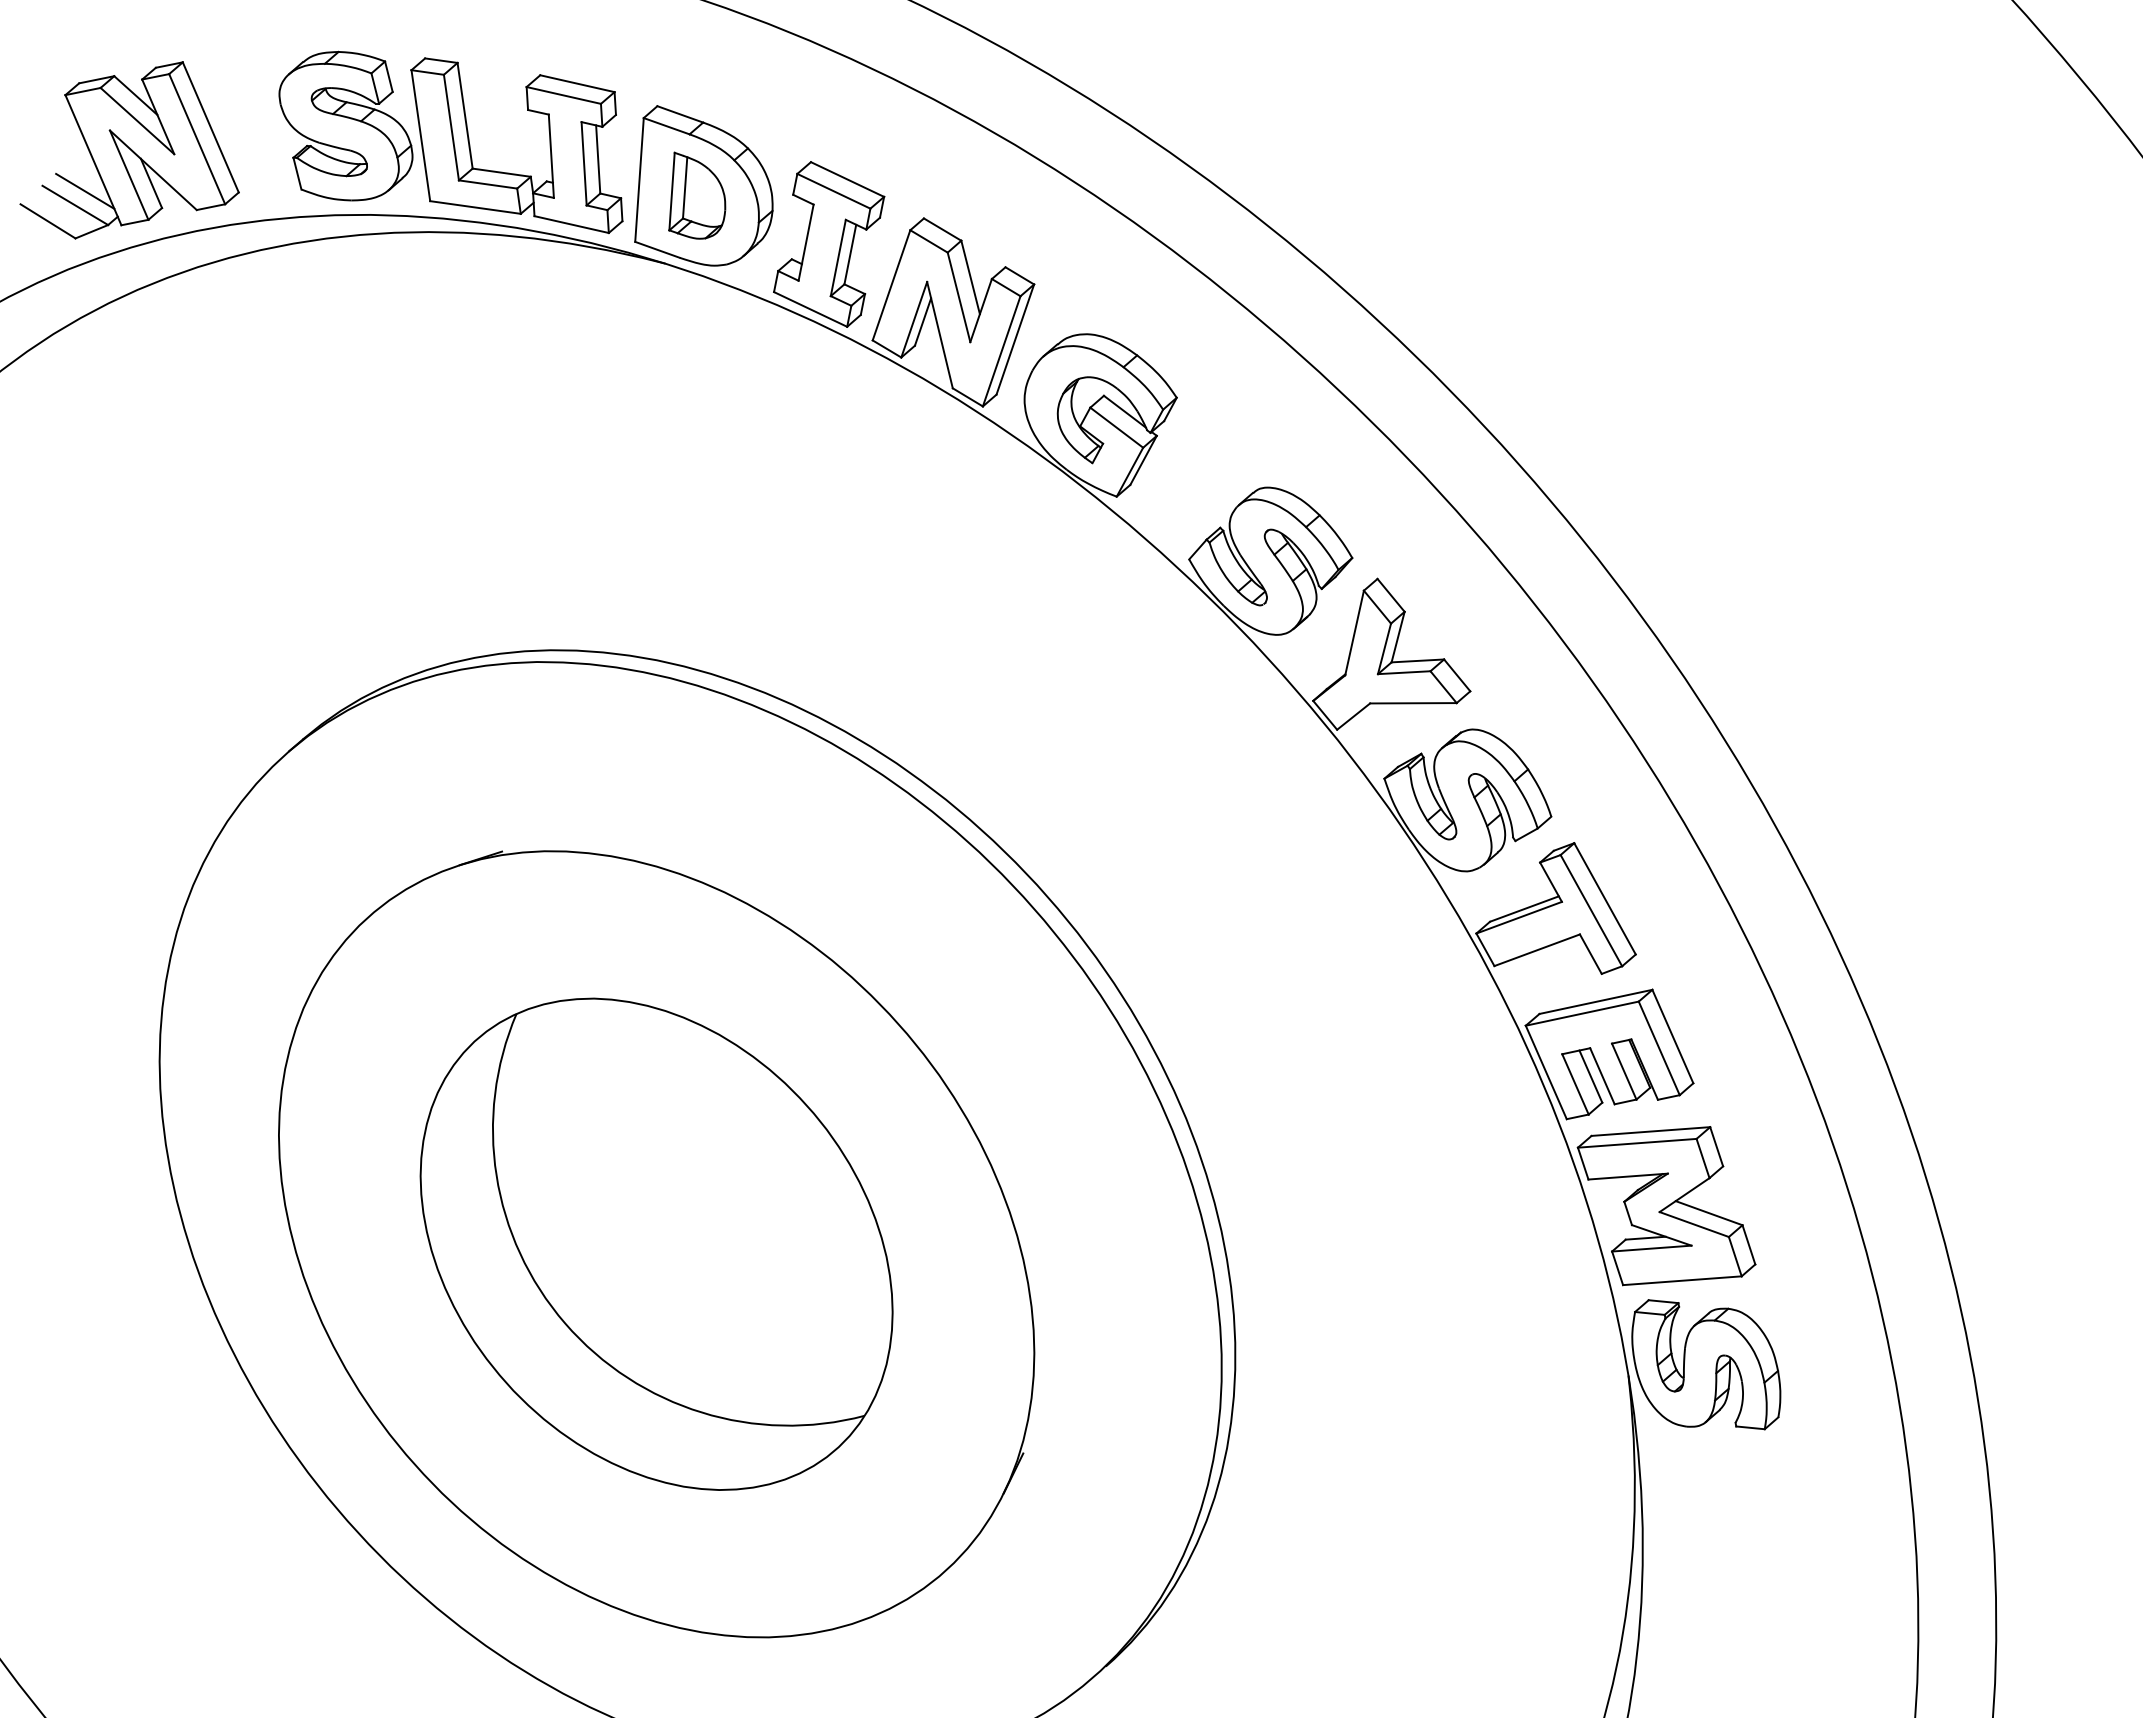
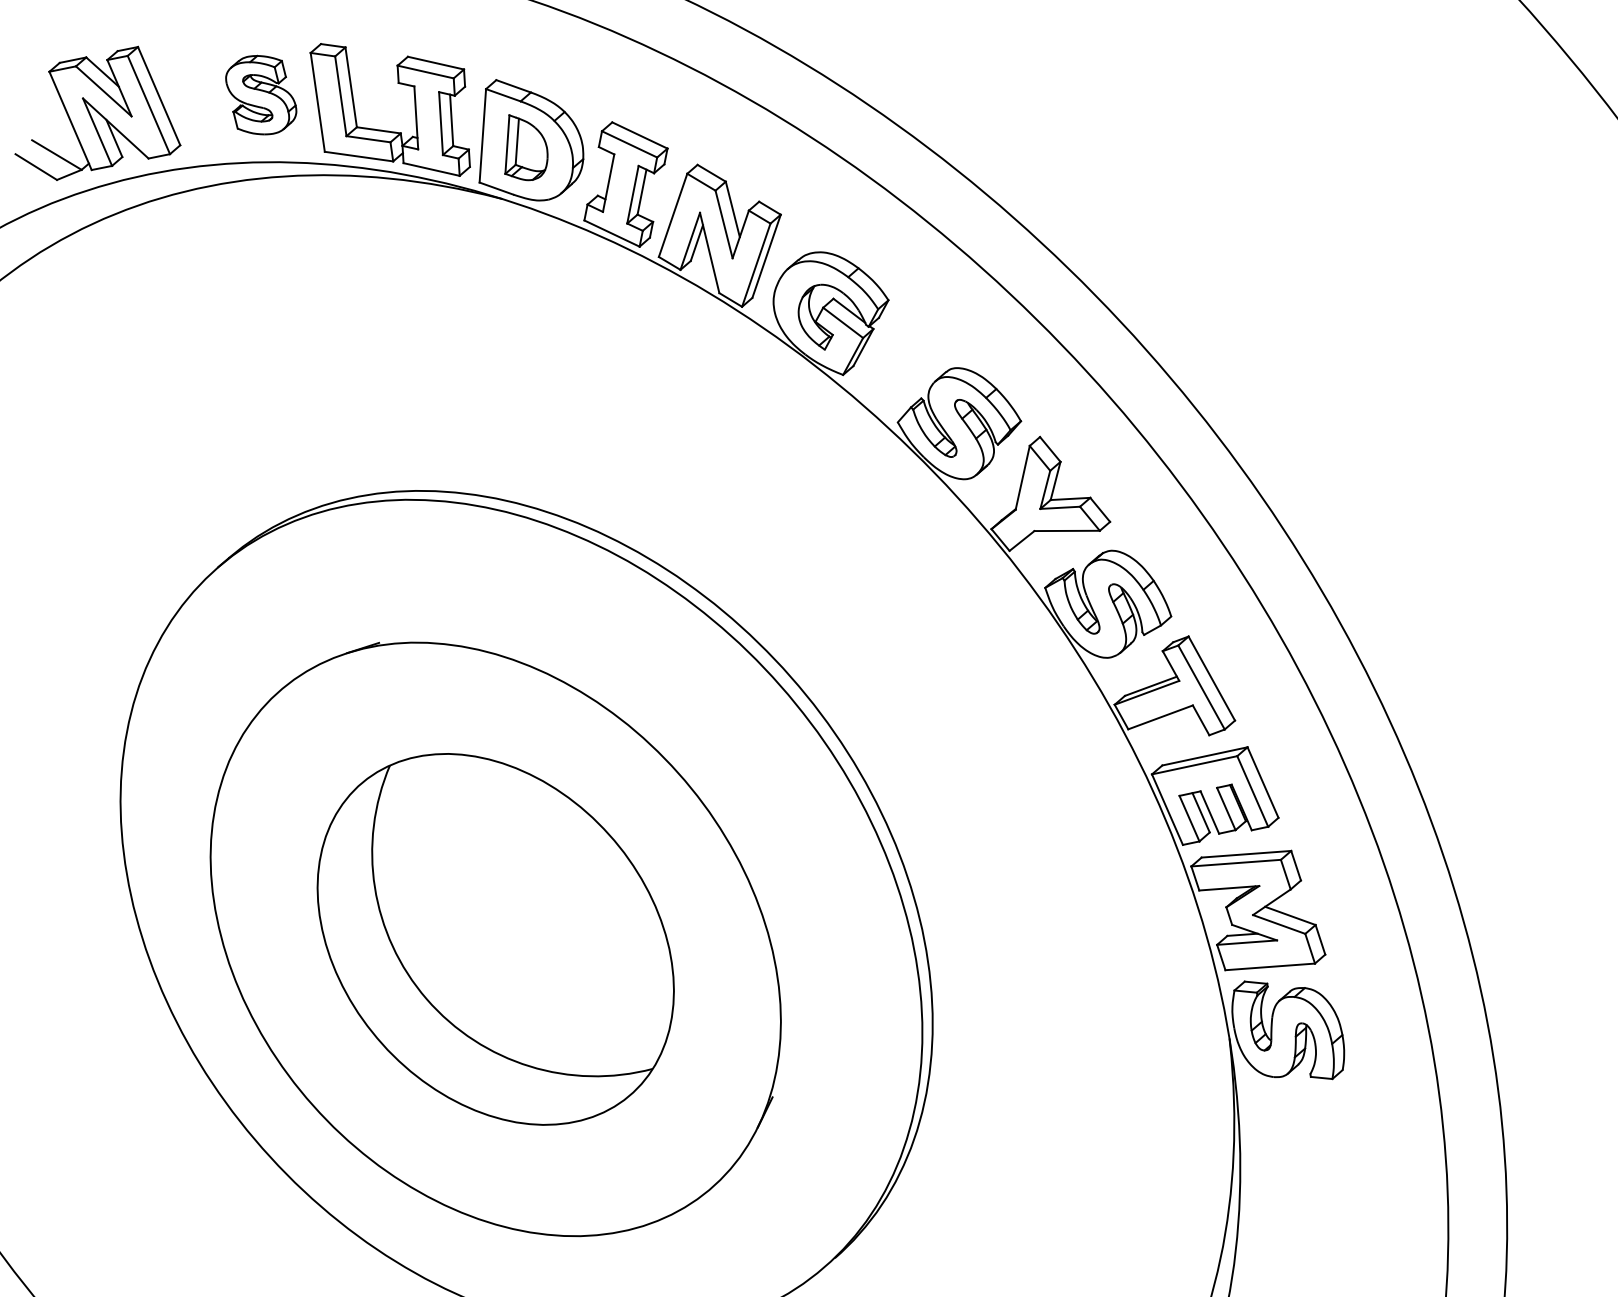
part: (345, 125) -> (260, 94), size x0.7
line: (85, 190) -> (64, 143), removed

